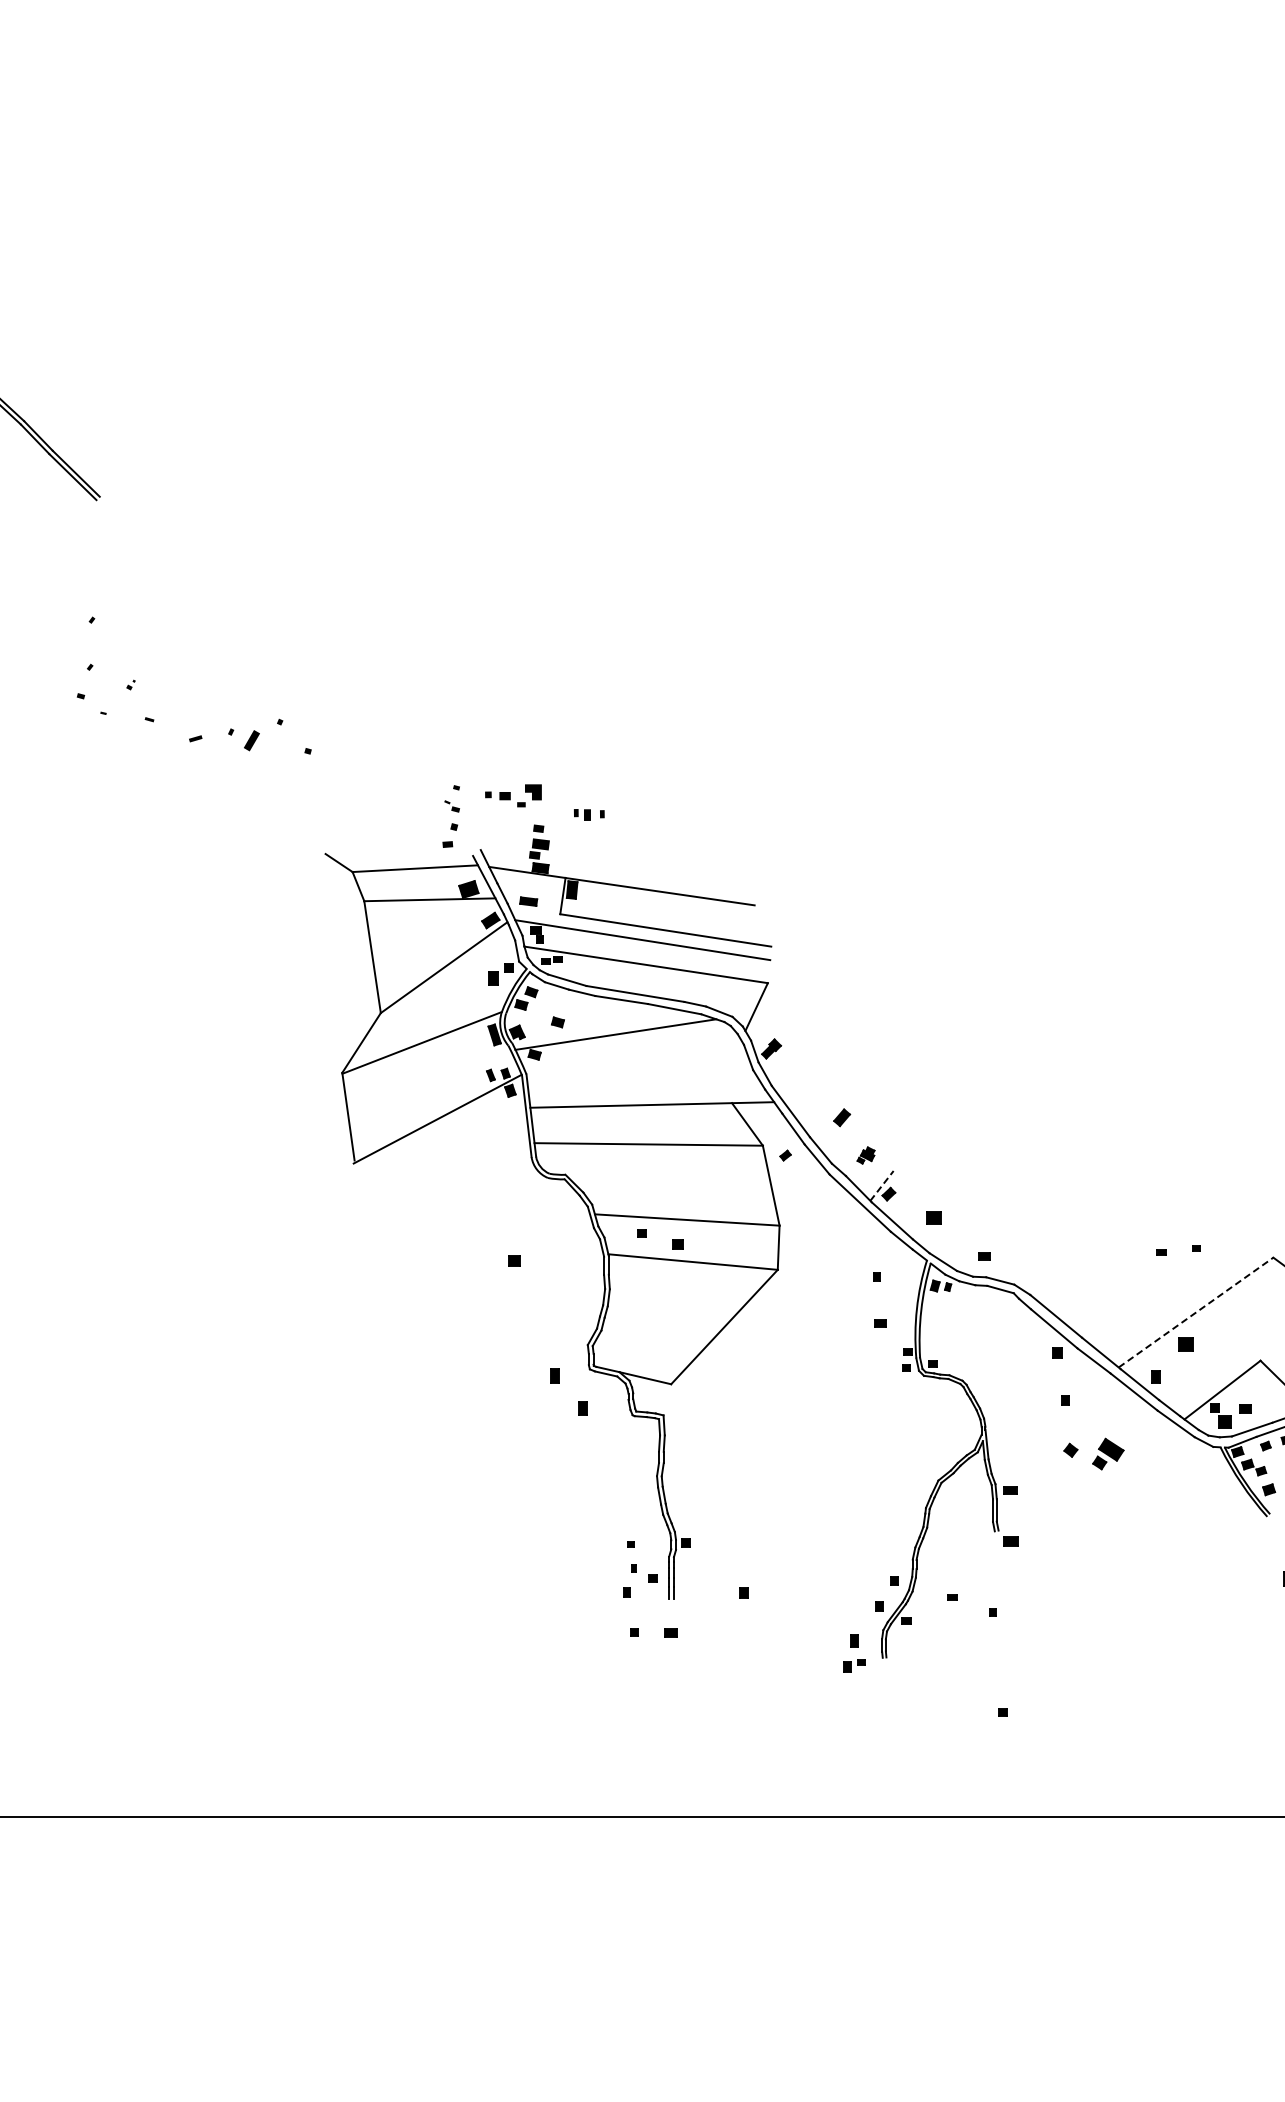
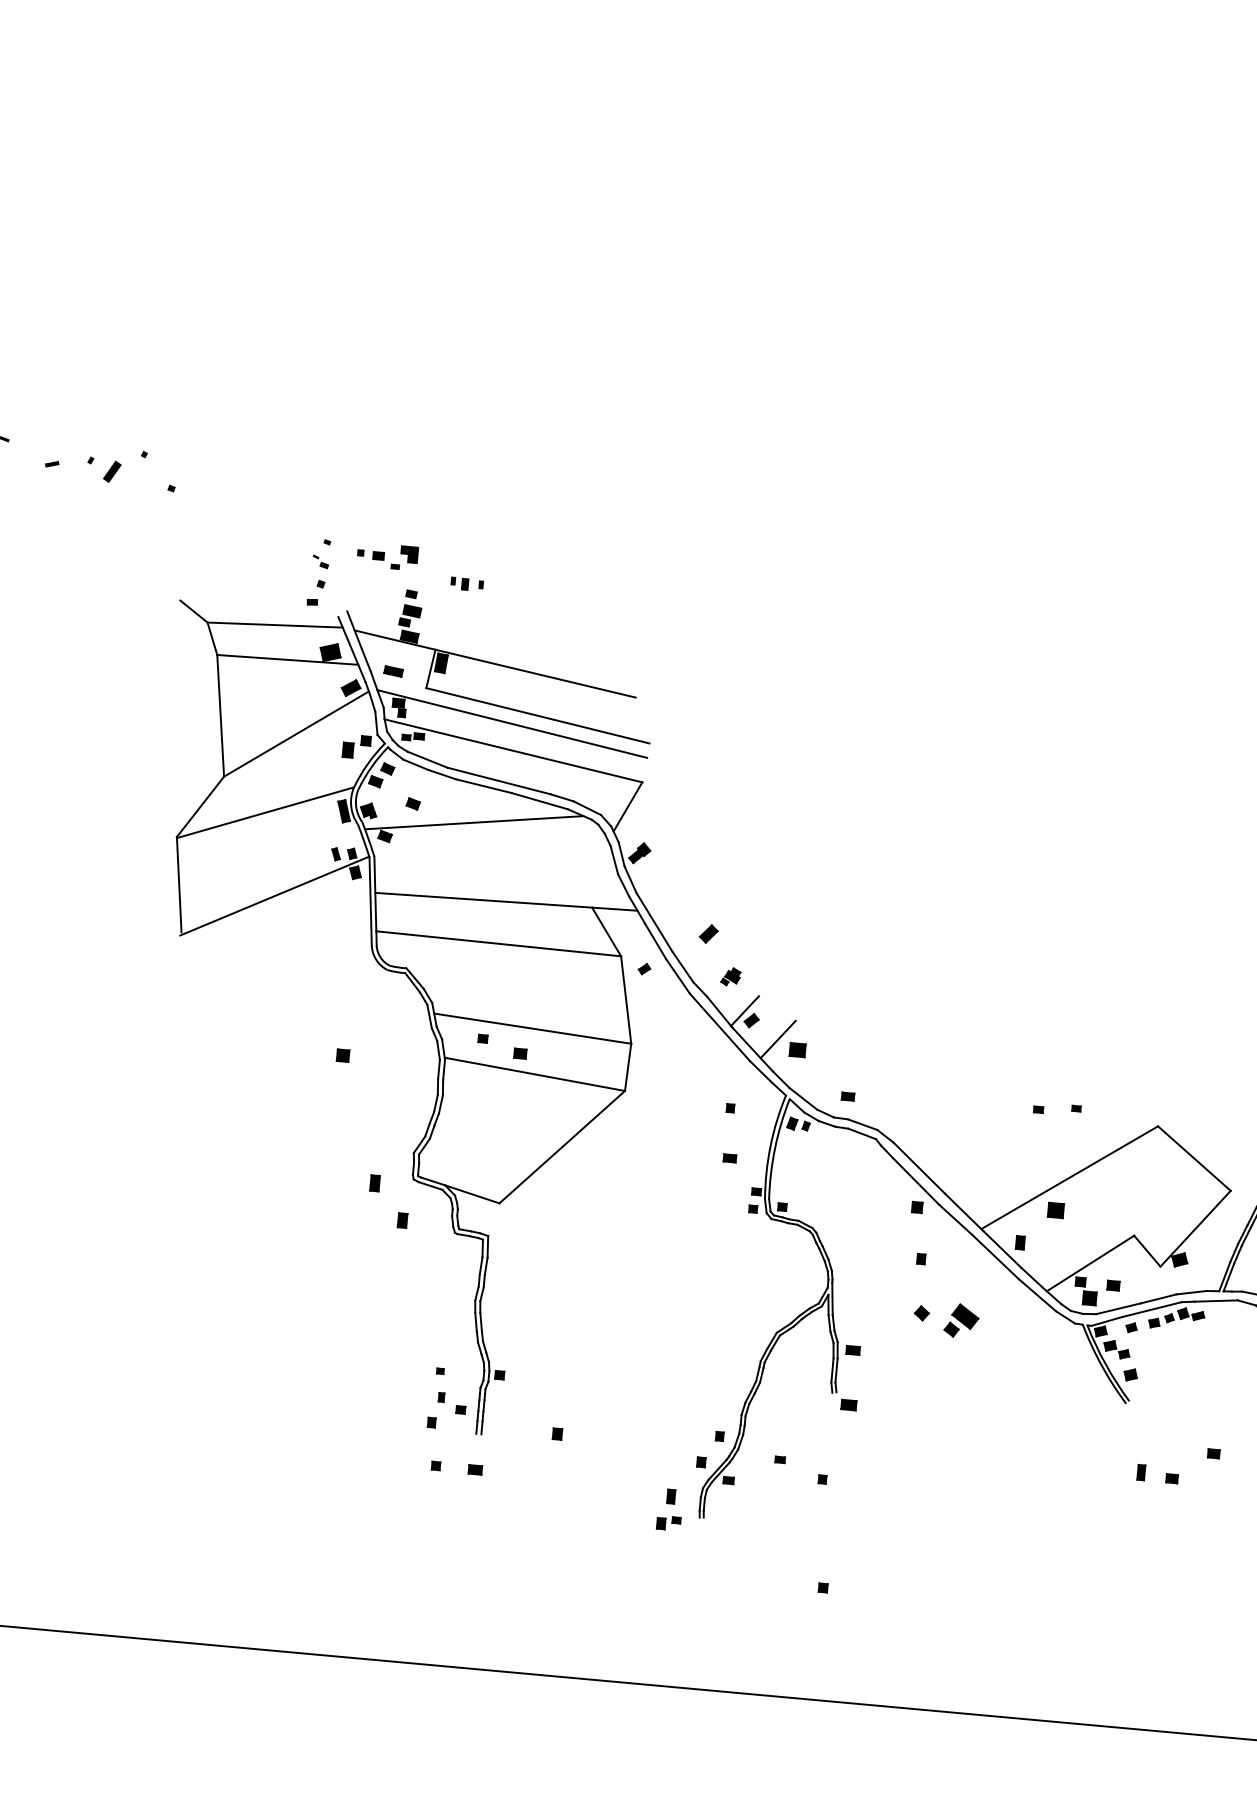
line: (881, 1185) -> (744, 1010), dashed -> solid
line: (914, 1209) -> (777, 1039), added
line: (1196, 1312) -> (1070, 1177), dashed -> solid

